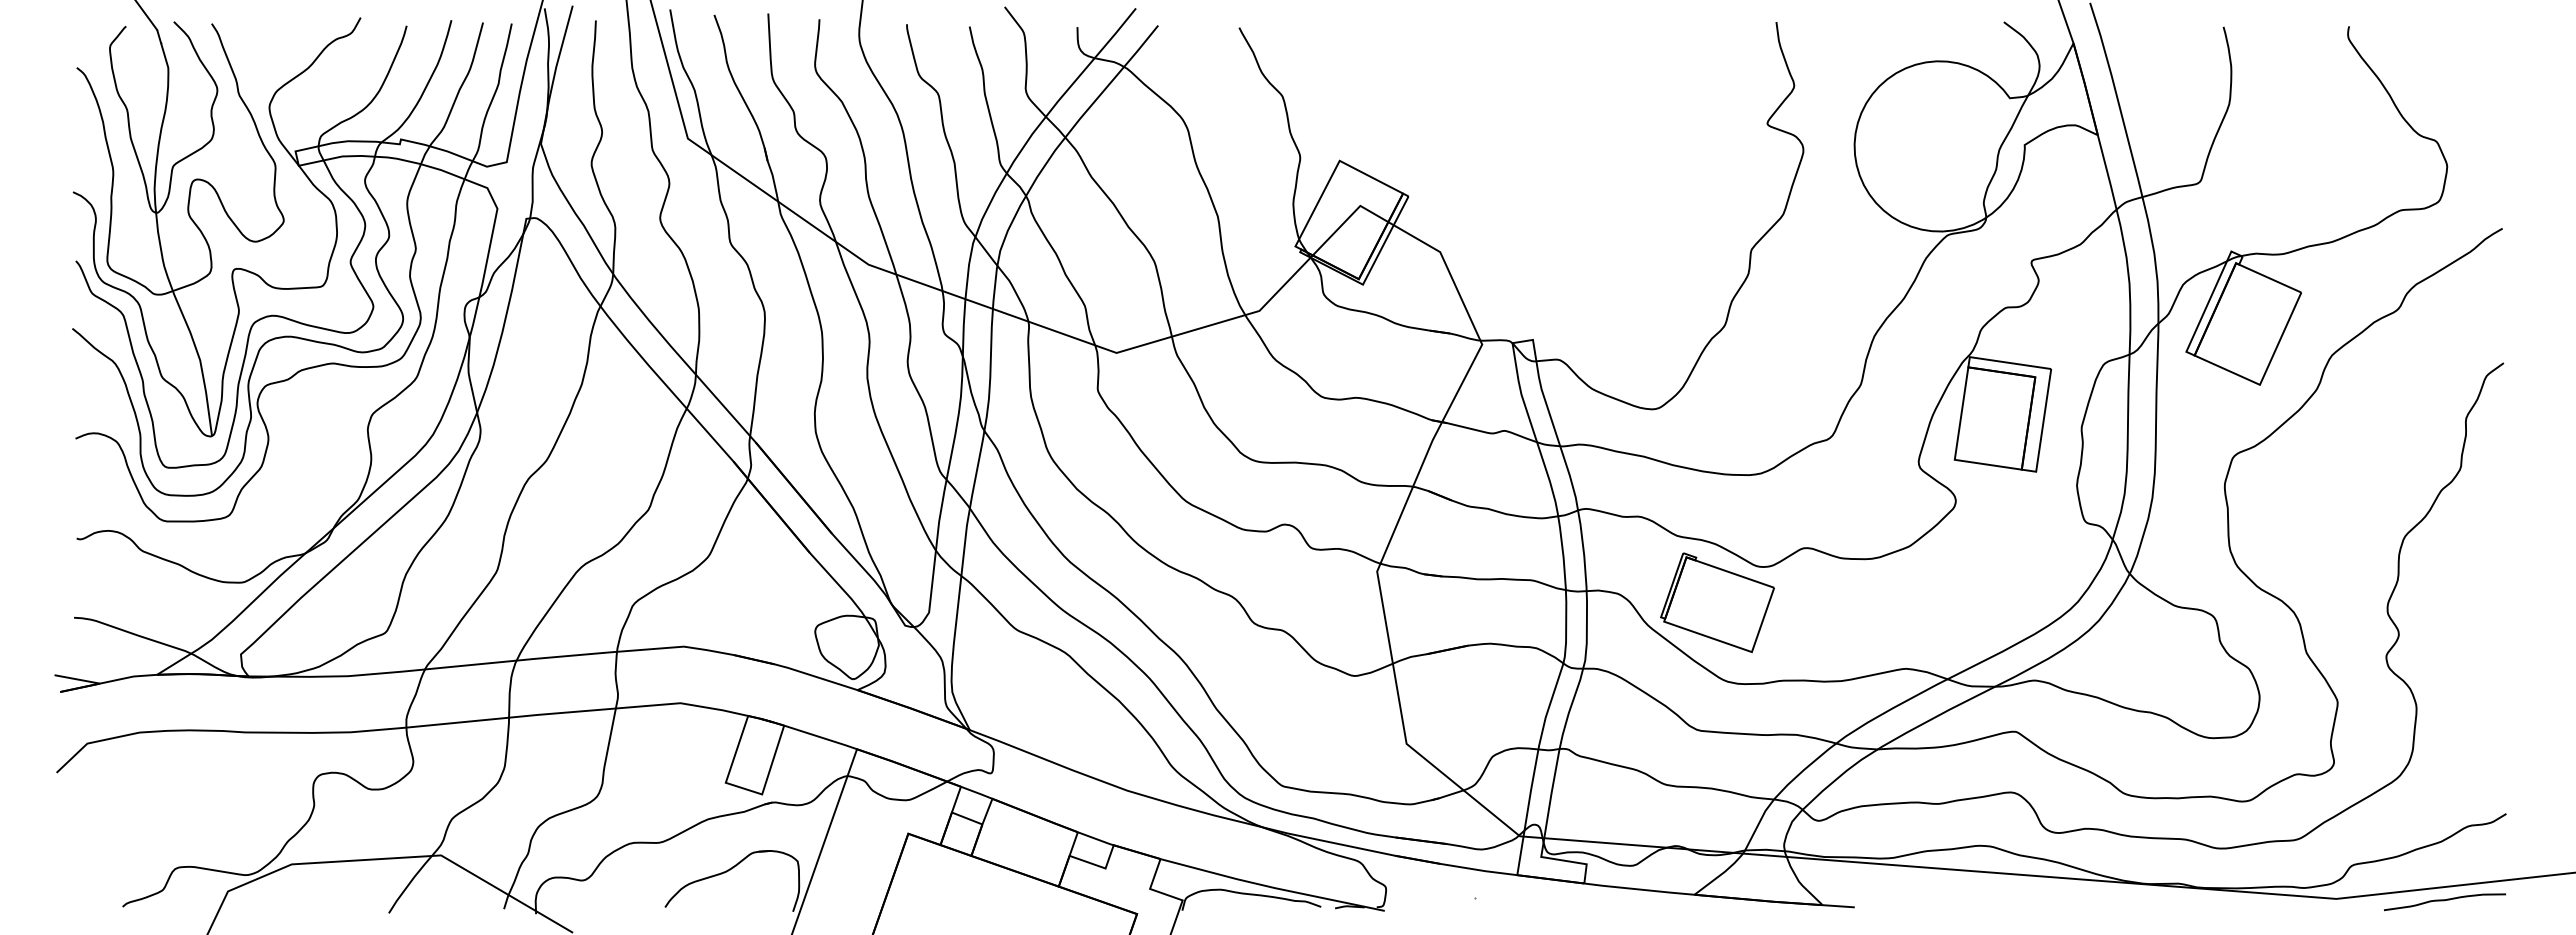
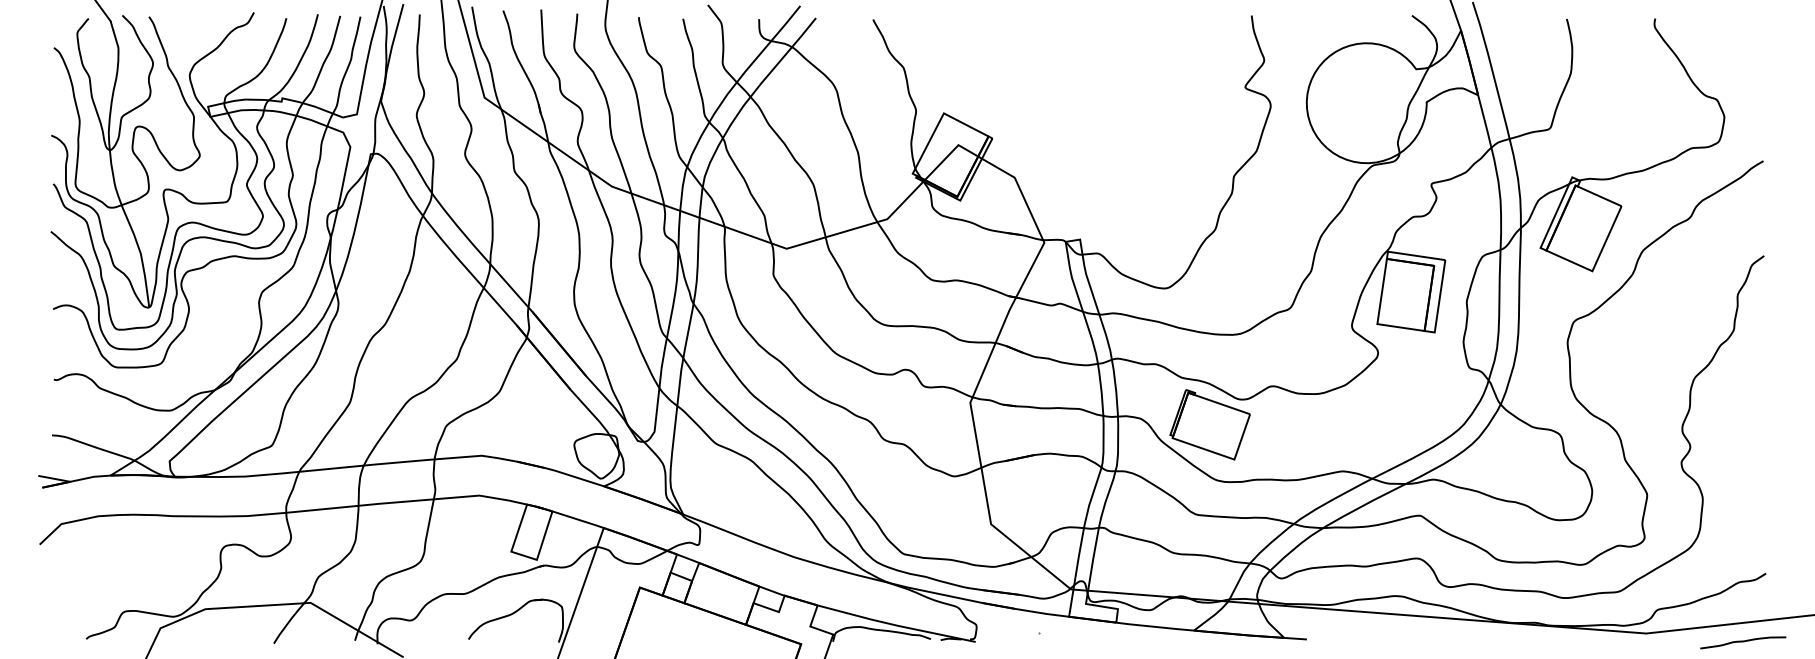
curve: (2444, 901) -> (1742, 642), moved

